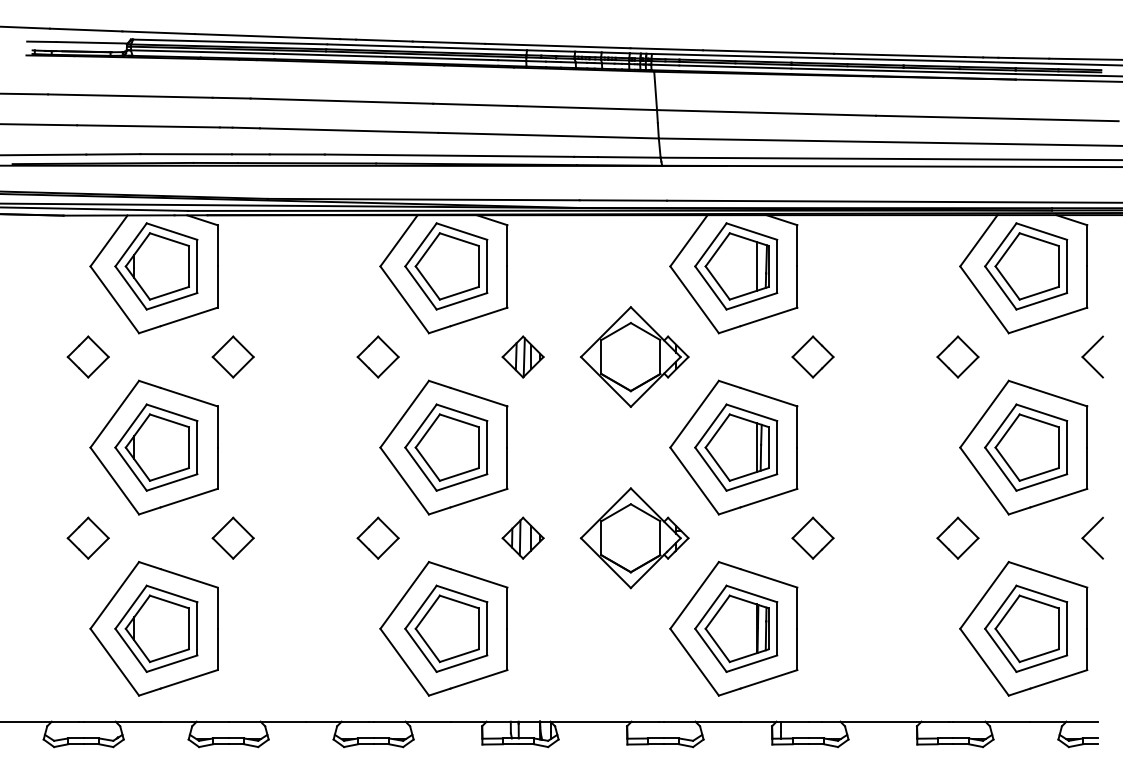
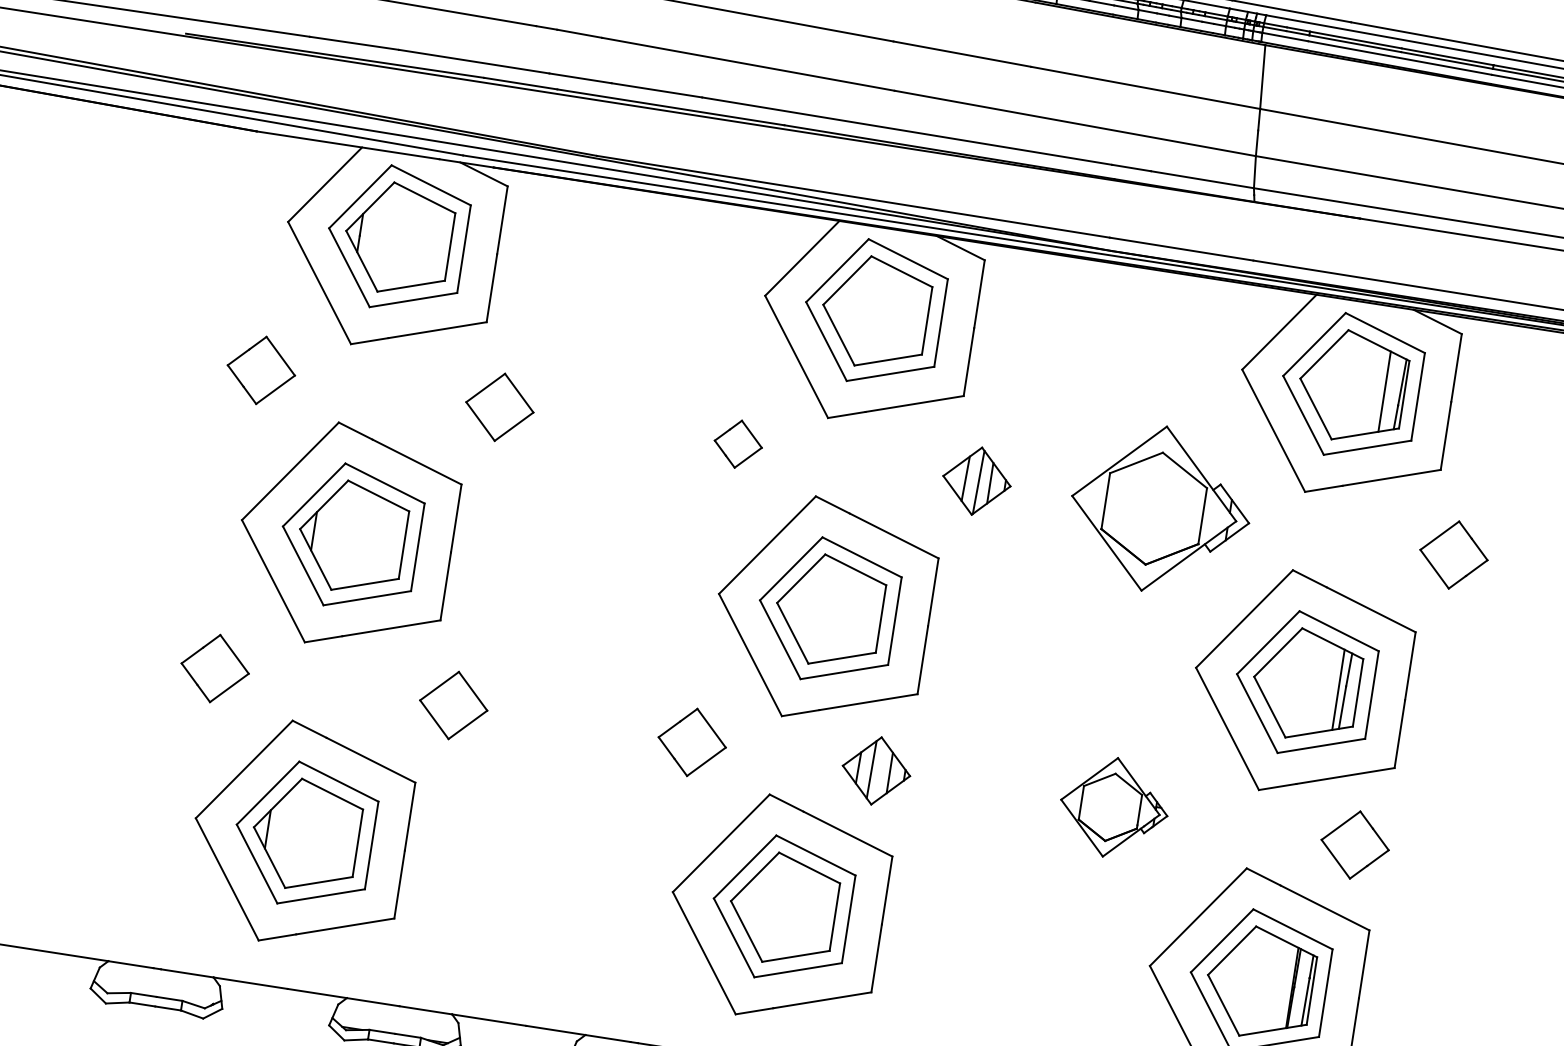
part: (377, 356) -> (737, 443), size x0.7
part: (522, 537) -> (875, 769), moved
part: (812, 537) -> (1354, 843), moved
part: (634, 538) -> (1113, 808), size x0.6

